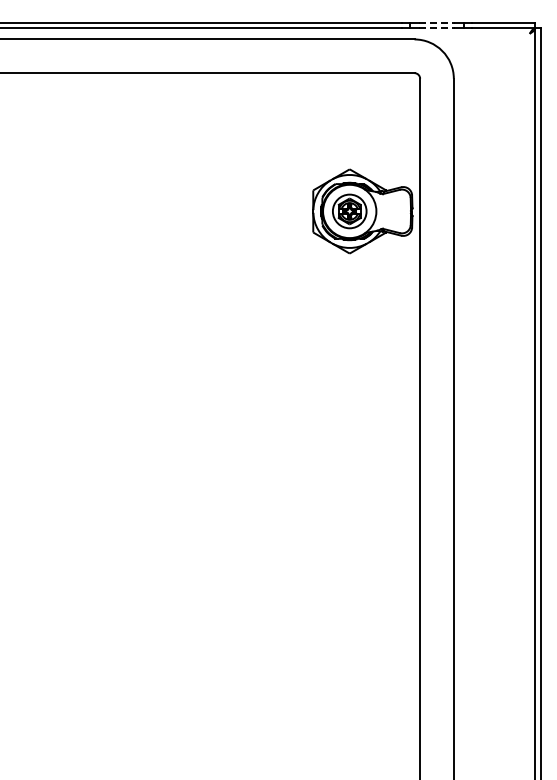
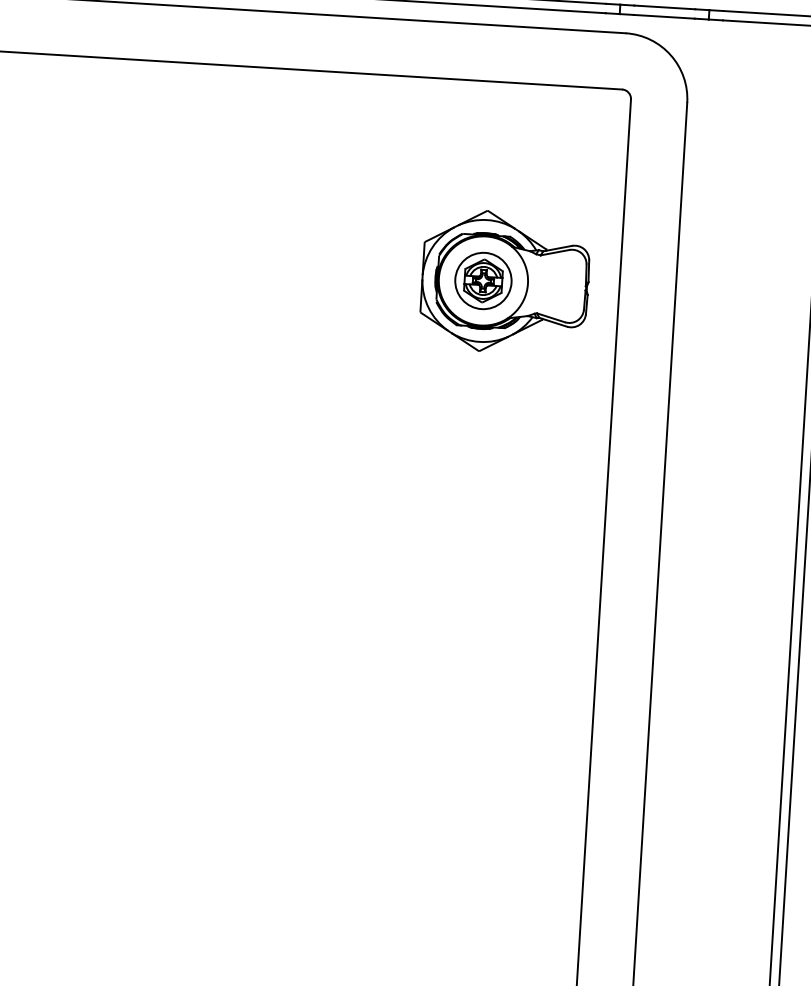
line: (437, 22) -> (665, 7), dashed -> solid
line: (437, 28) -> (665, 17), dashed -> solid
part: (362, 211) -> (504, 282), moved

